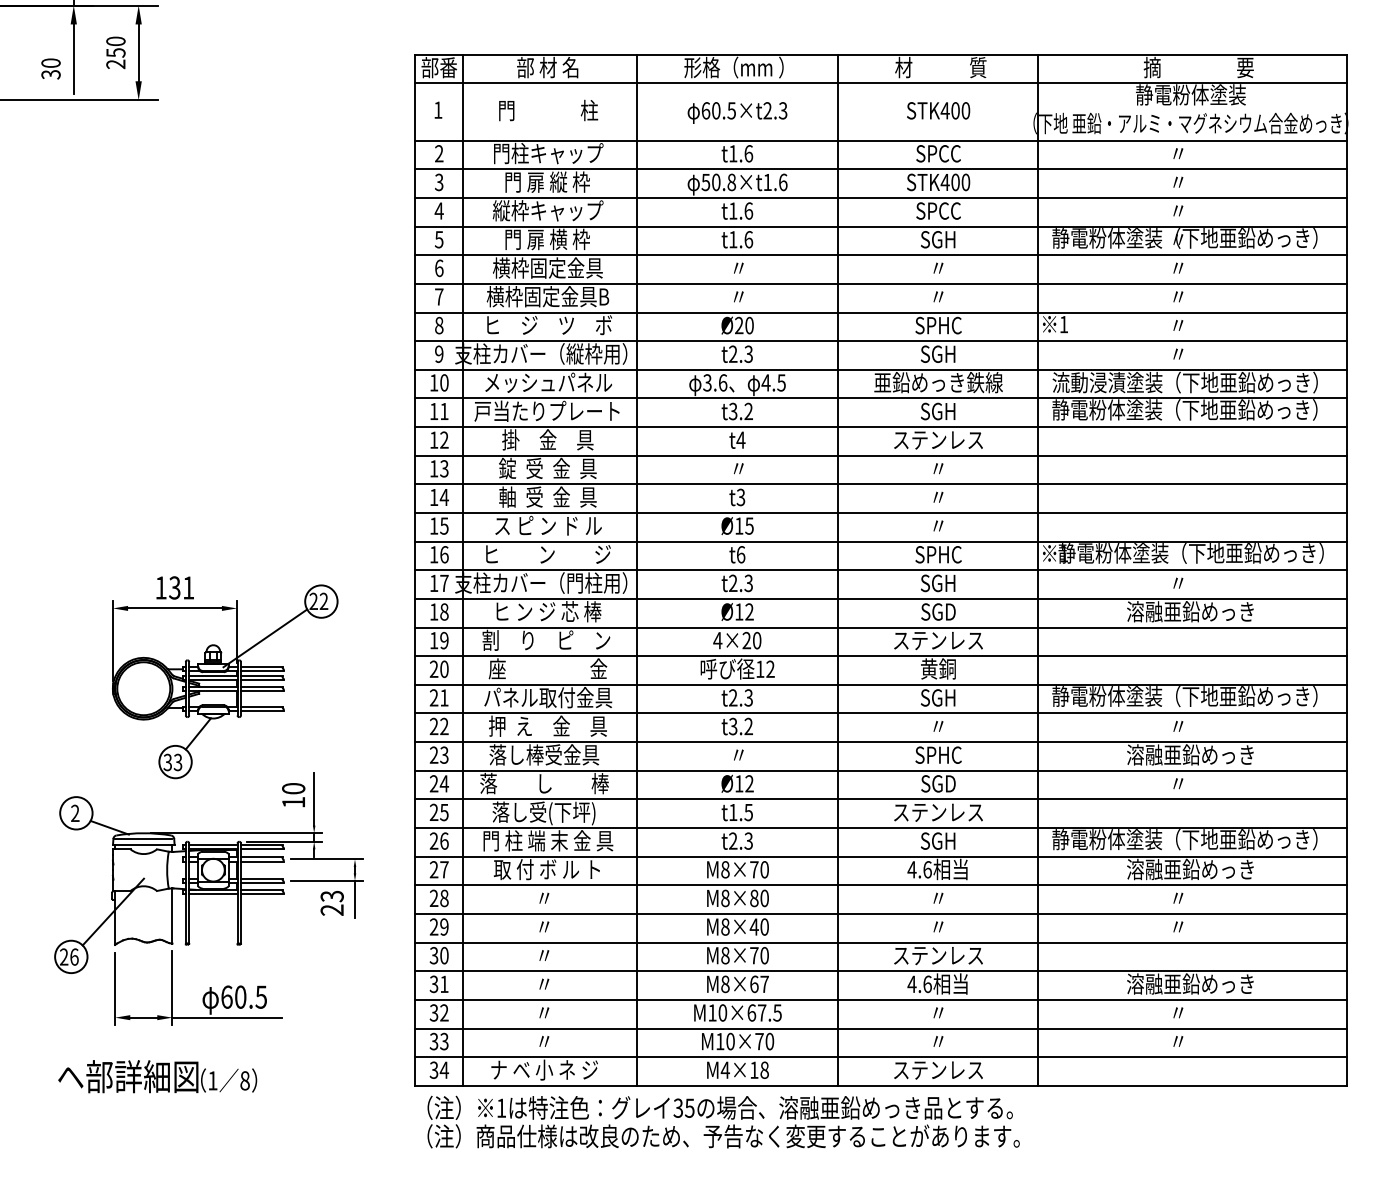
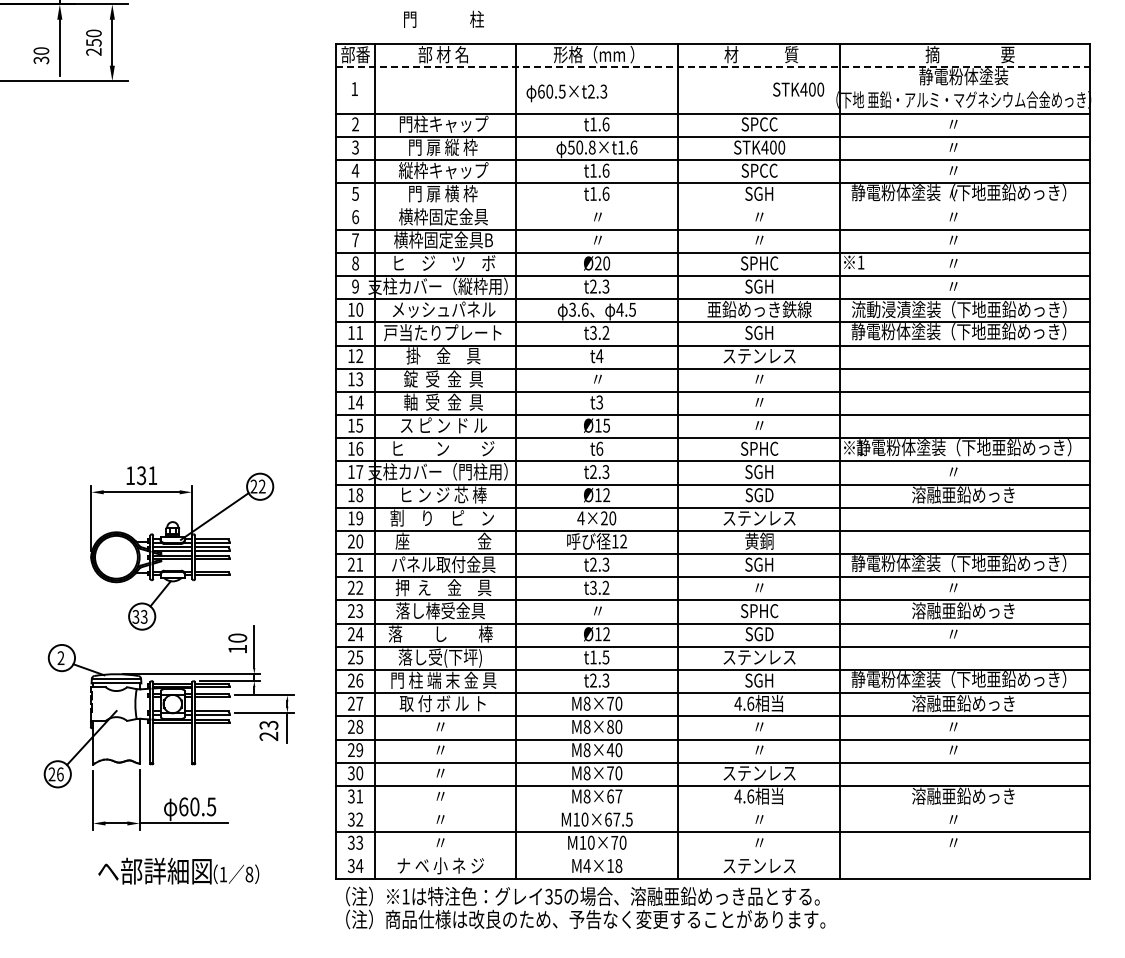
line: (881, 83) -> (713, 67), solid -> dashed
text: (549, 109) -> (444, 18), moved
text: (938, 110) -> (798, 89), moved
text: (737, 113) -> (566, 93), moved
line: (881, 255) -> (713, 206), removed
line: (881, 1000) -> (713, 809), removed
line: (881, 1057) -> (713, 855), removed
text: (157, 1075) -> (178, 870), moved

